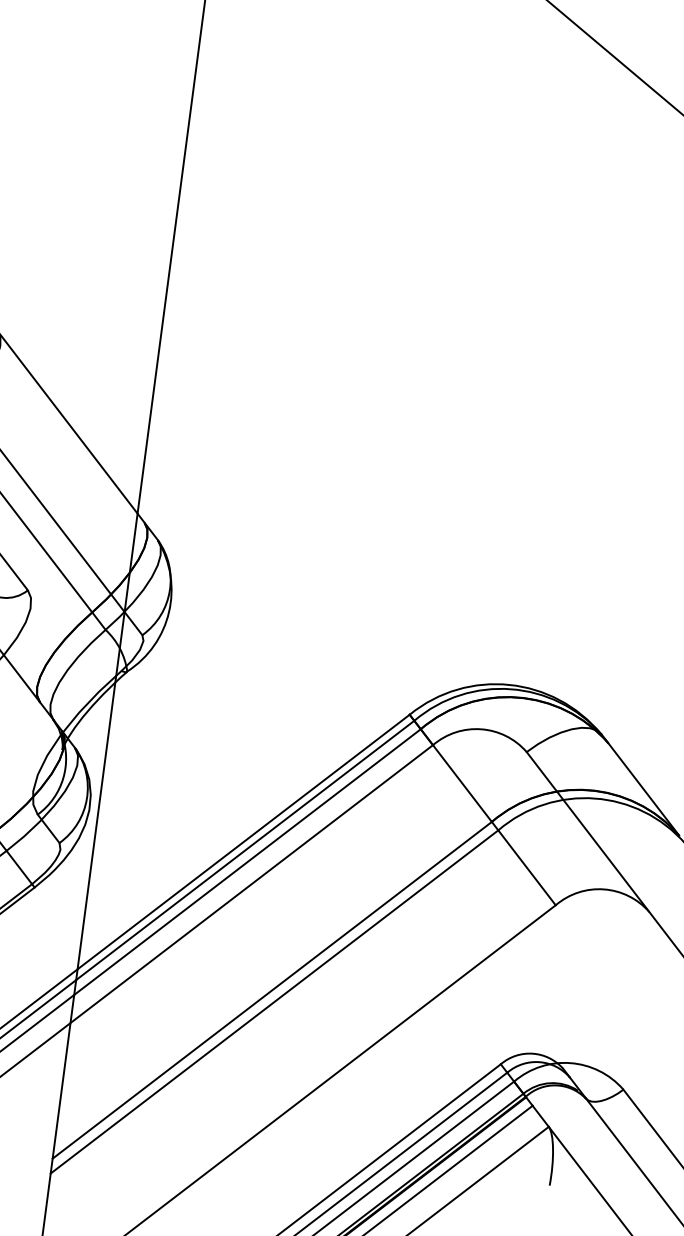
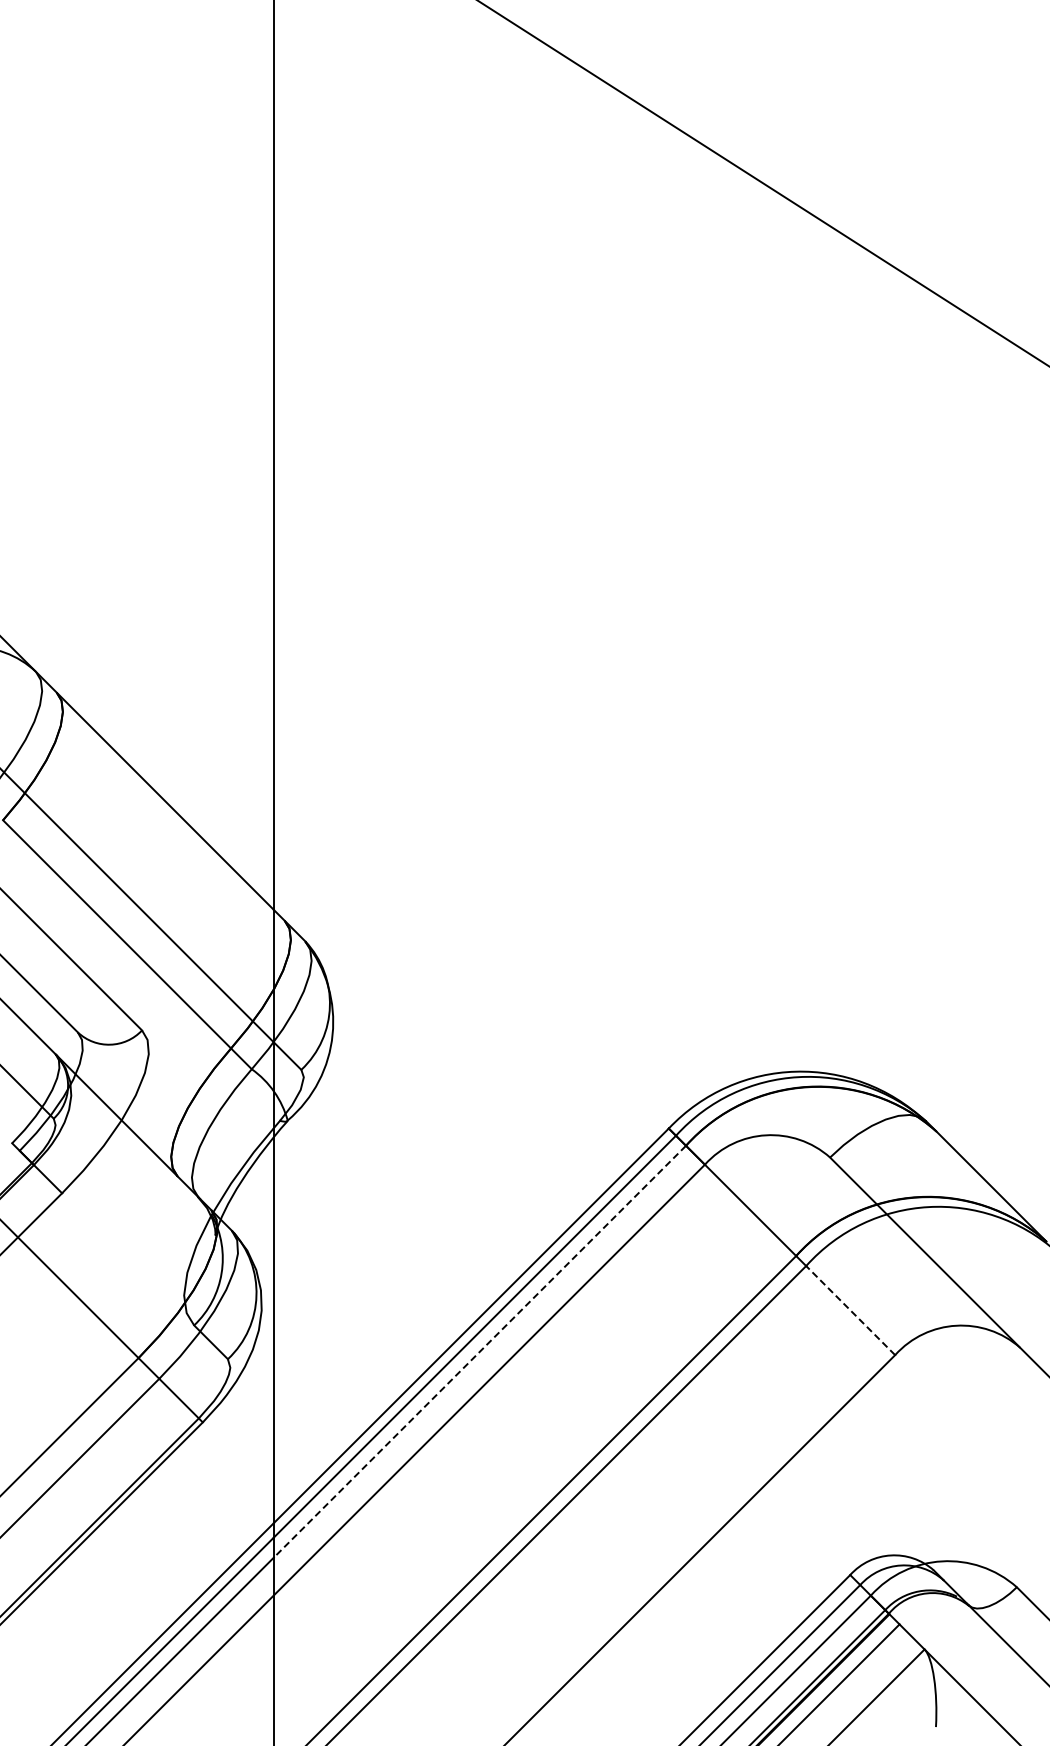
line: (247, 862) -> (479, 1352), solid -> dashed
line: (526, 867) -> (850, 1310), solid -> dashed

